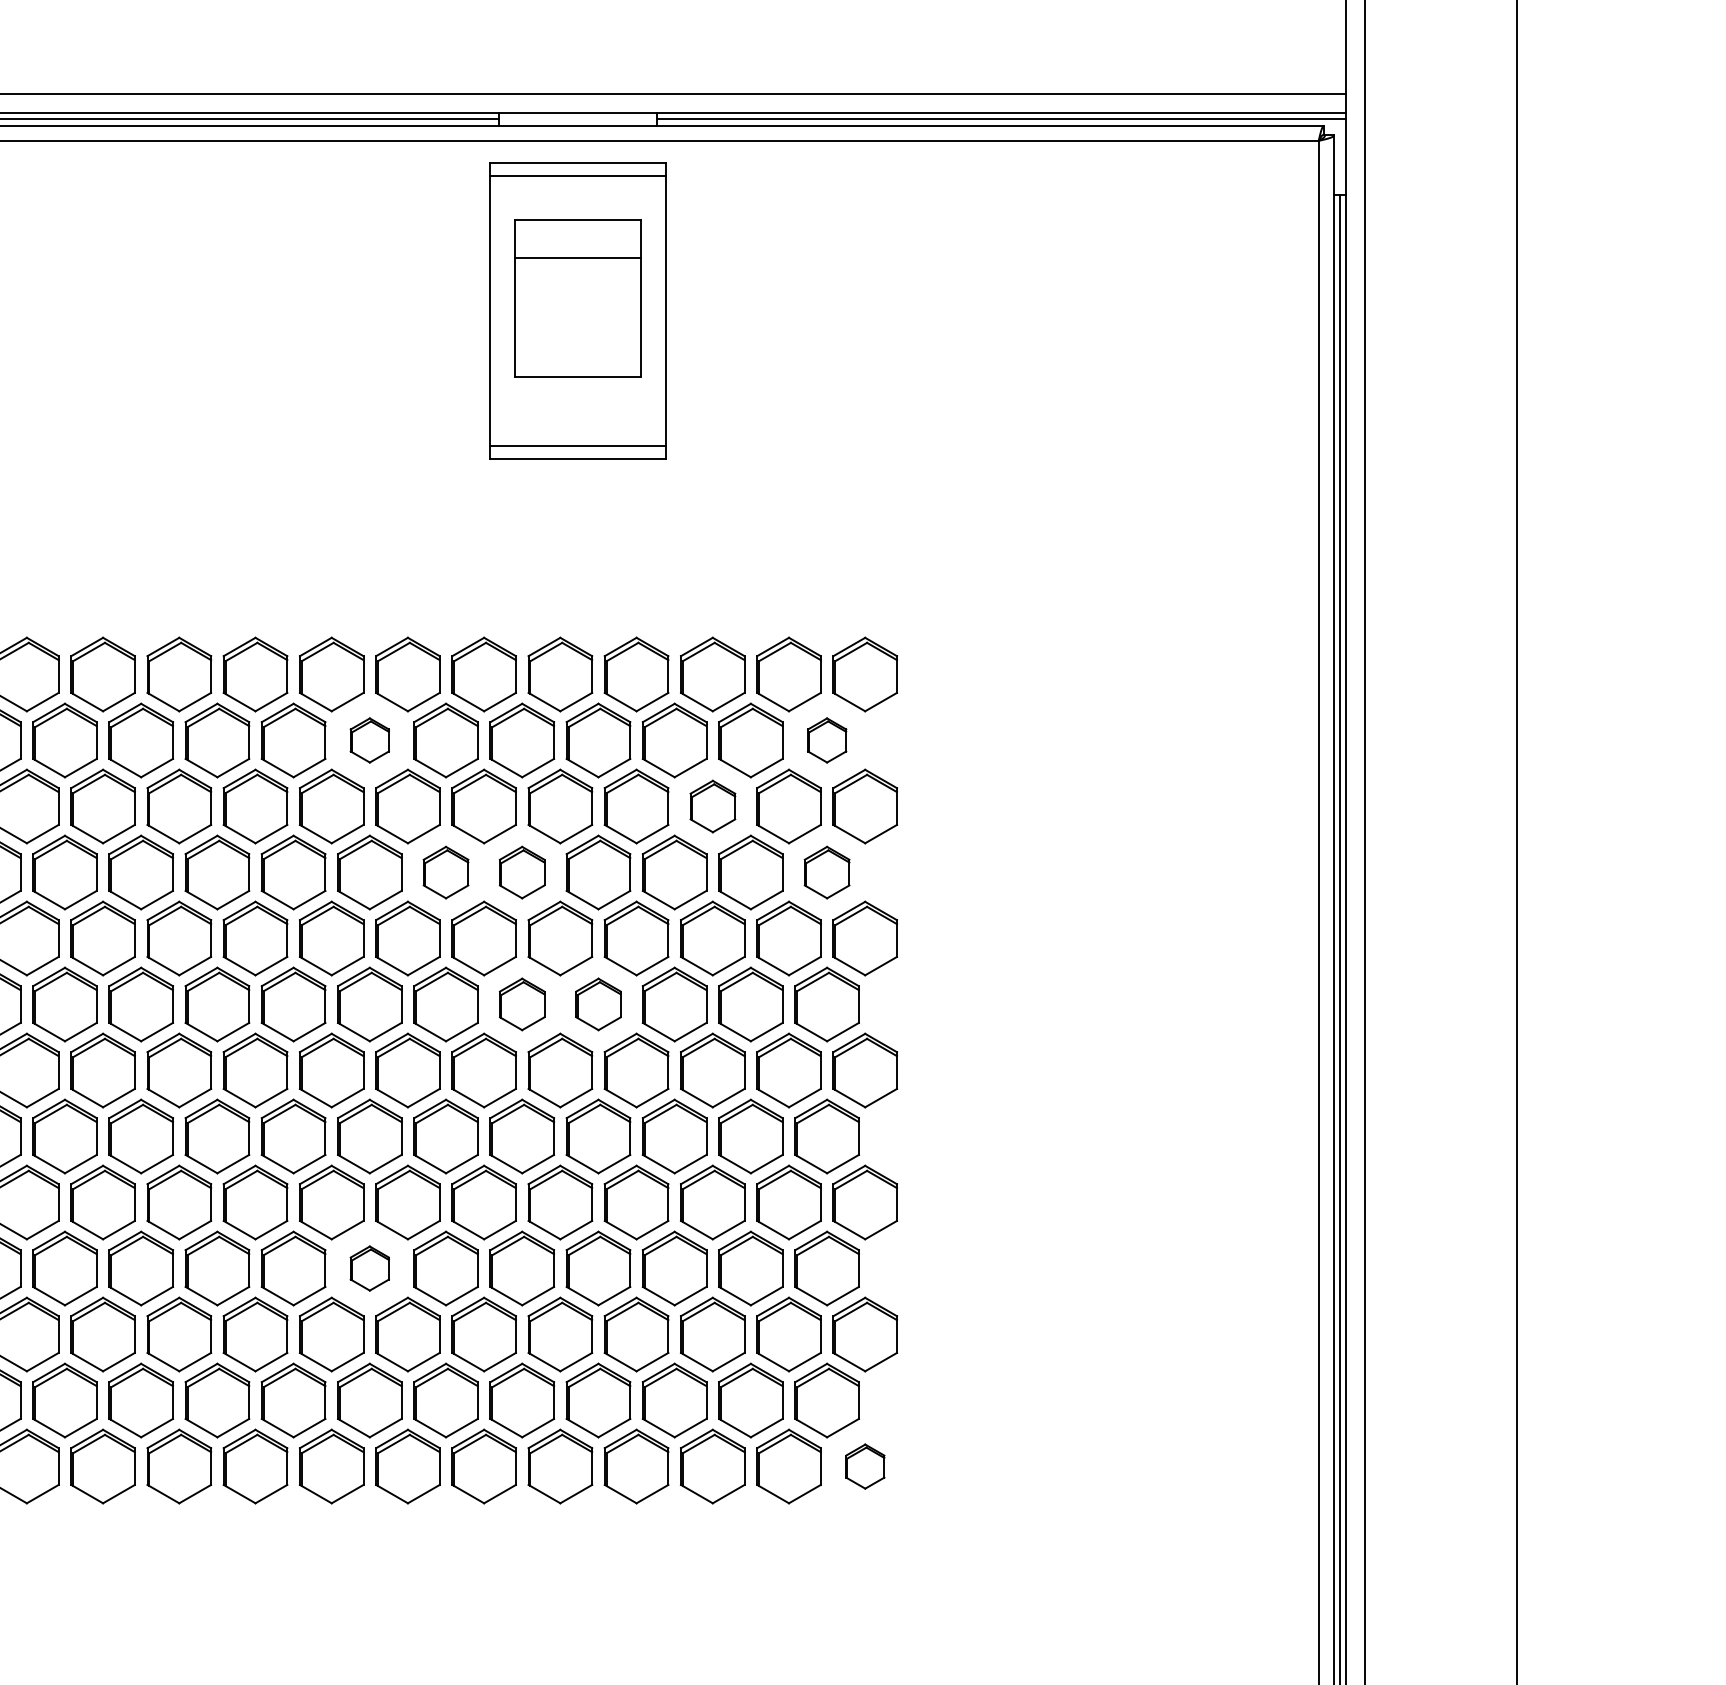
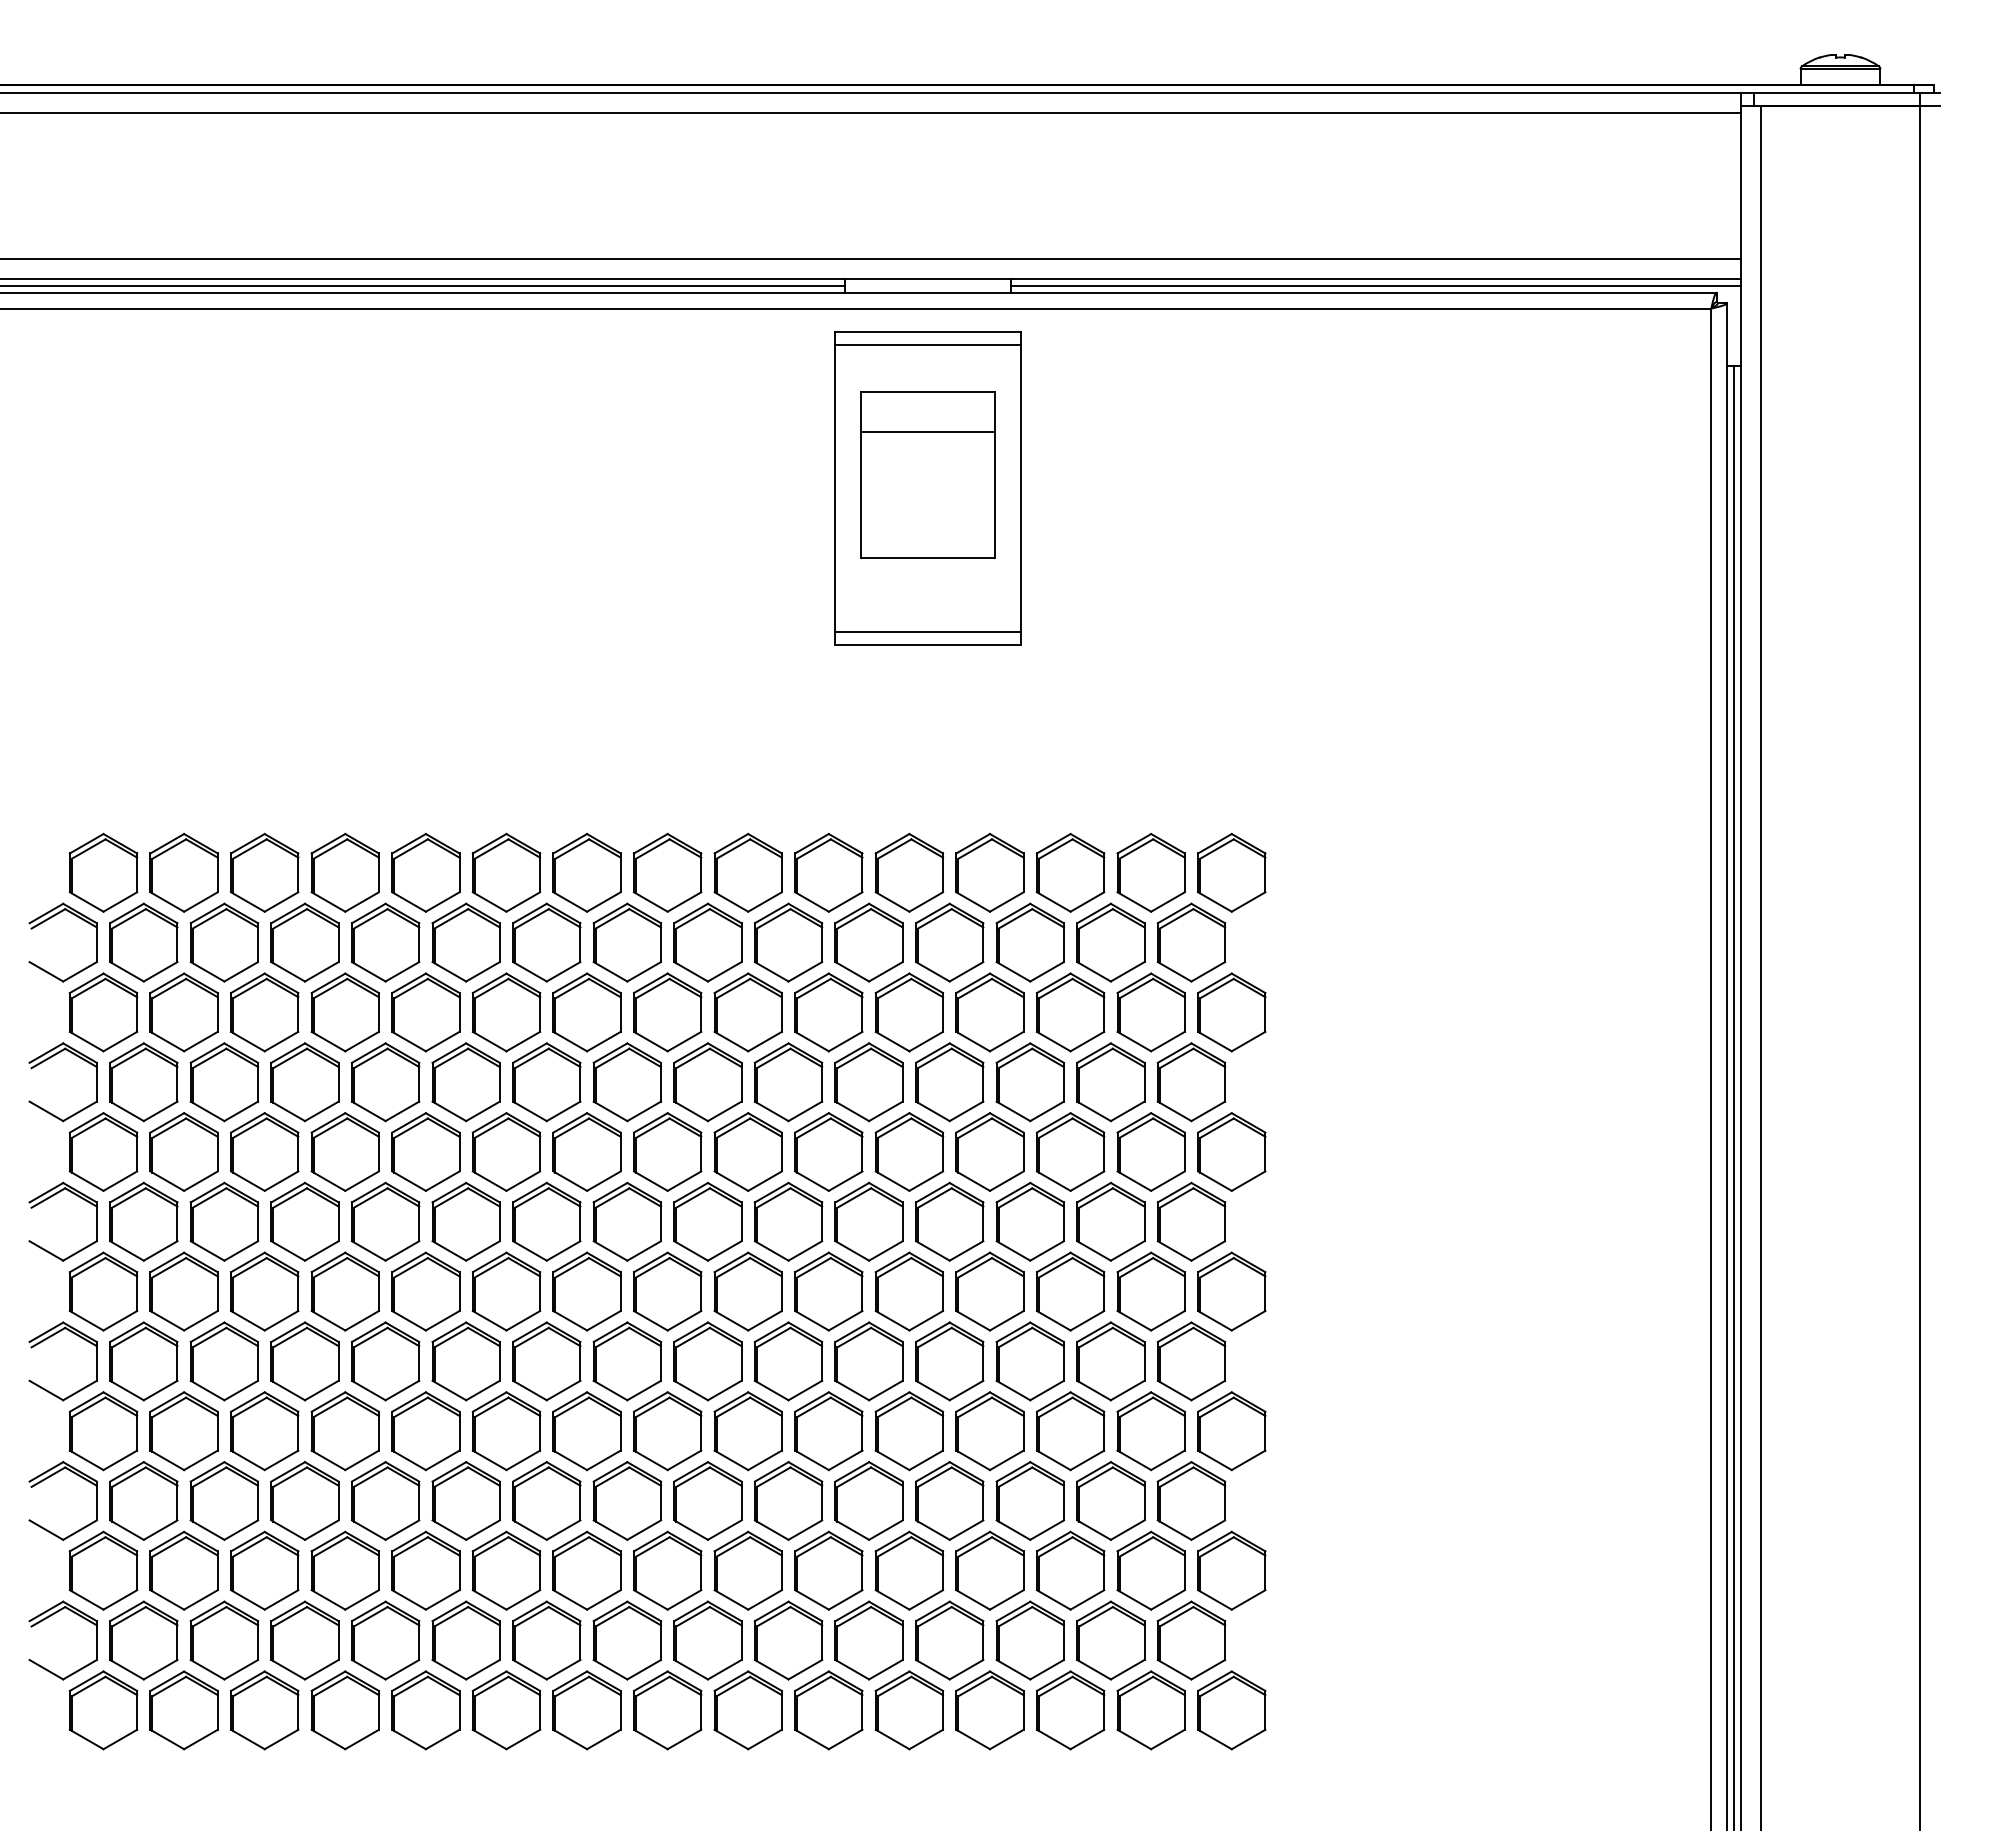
part: (369, 740) -> (707, 942), size x1.67
part: (827, 740) -> (1191, 942), size x1.67
part: (712, 806) -> (1070, 1012), size x1.43
part: (446, 872) -> (788, 1082), size x1.43
part: (521, 872) -> (868, 1082), size x1.43
part: (827, 872) -> (1191, 1082), size x1.43
part: (521, 1004) -> (868, 1221), size x1.43
part: (598, 1004) -> (949, 1221), size x1.43
part: (369, 1268) -> (707, 1500), size x1.67
part: (864, 1466) -> (1231, 1710), size x1.67

